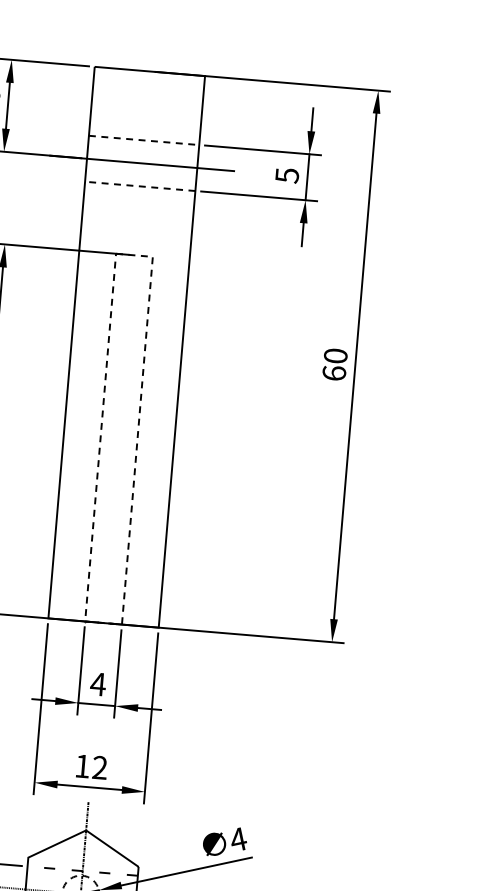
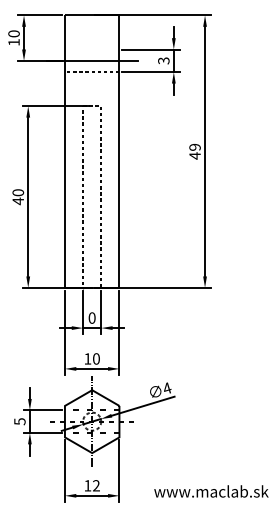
line: (142, 140) -> (91, 49), removed
text: (286, 174) -> (163, 60), 5 -> 3
text: (333, 364) -> (194, 151), 60 -> 49
text: (97, 683) -> (91, 317), 4 -> 0
text: (100, 766) -> (96, 358), 12 -> 10

